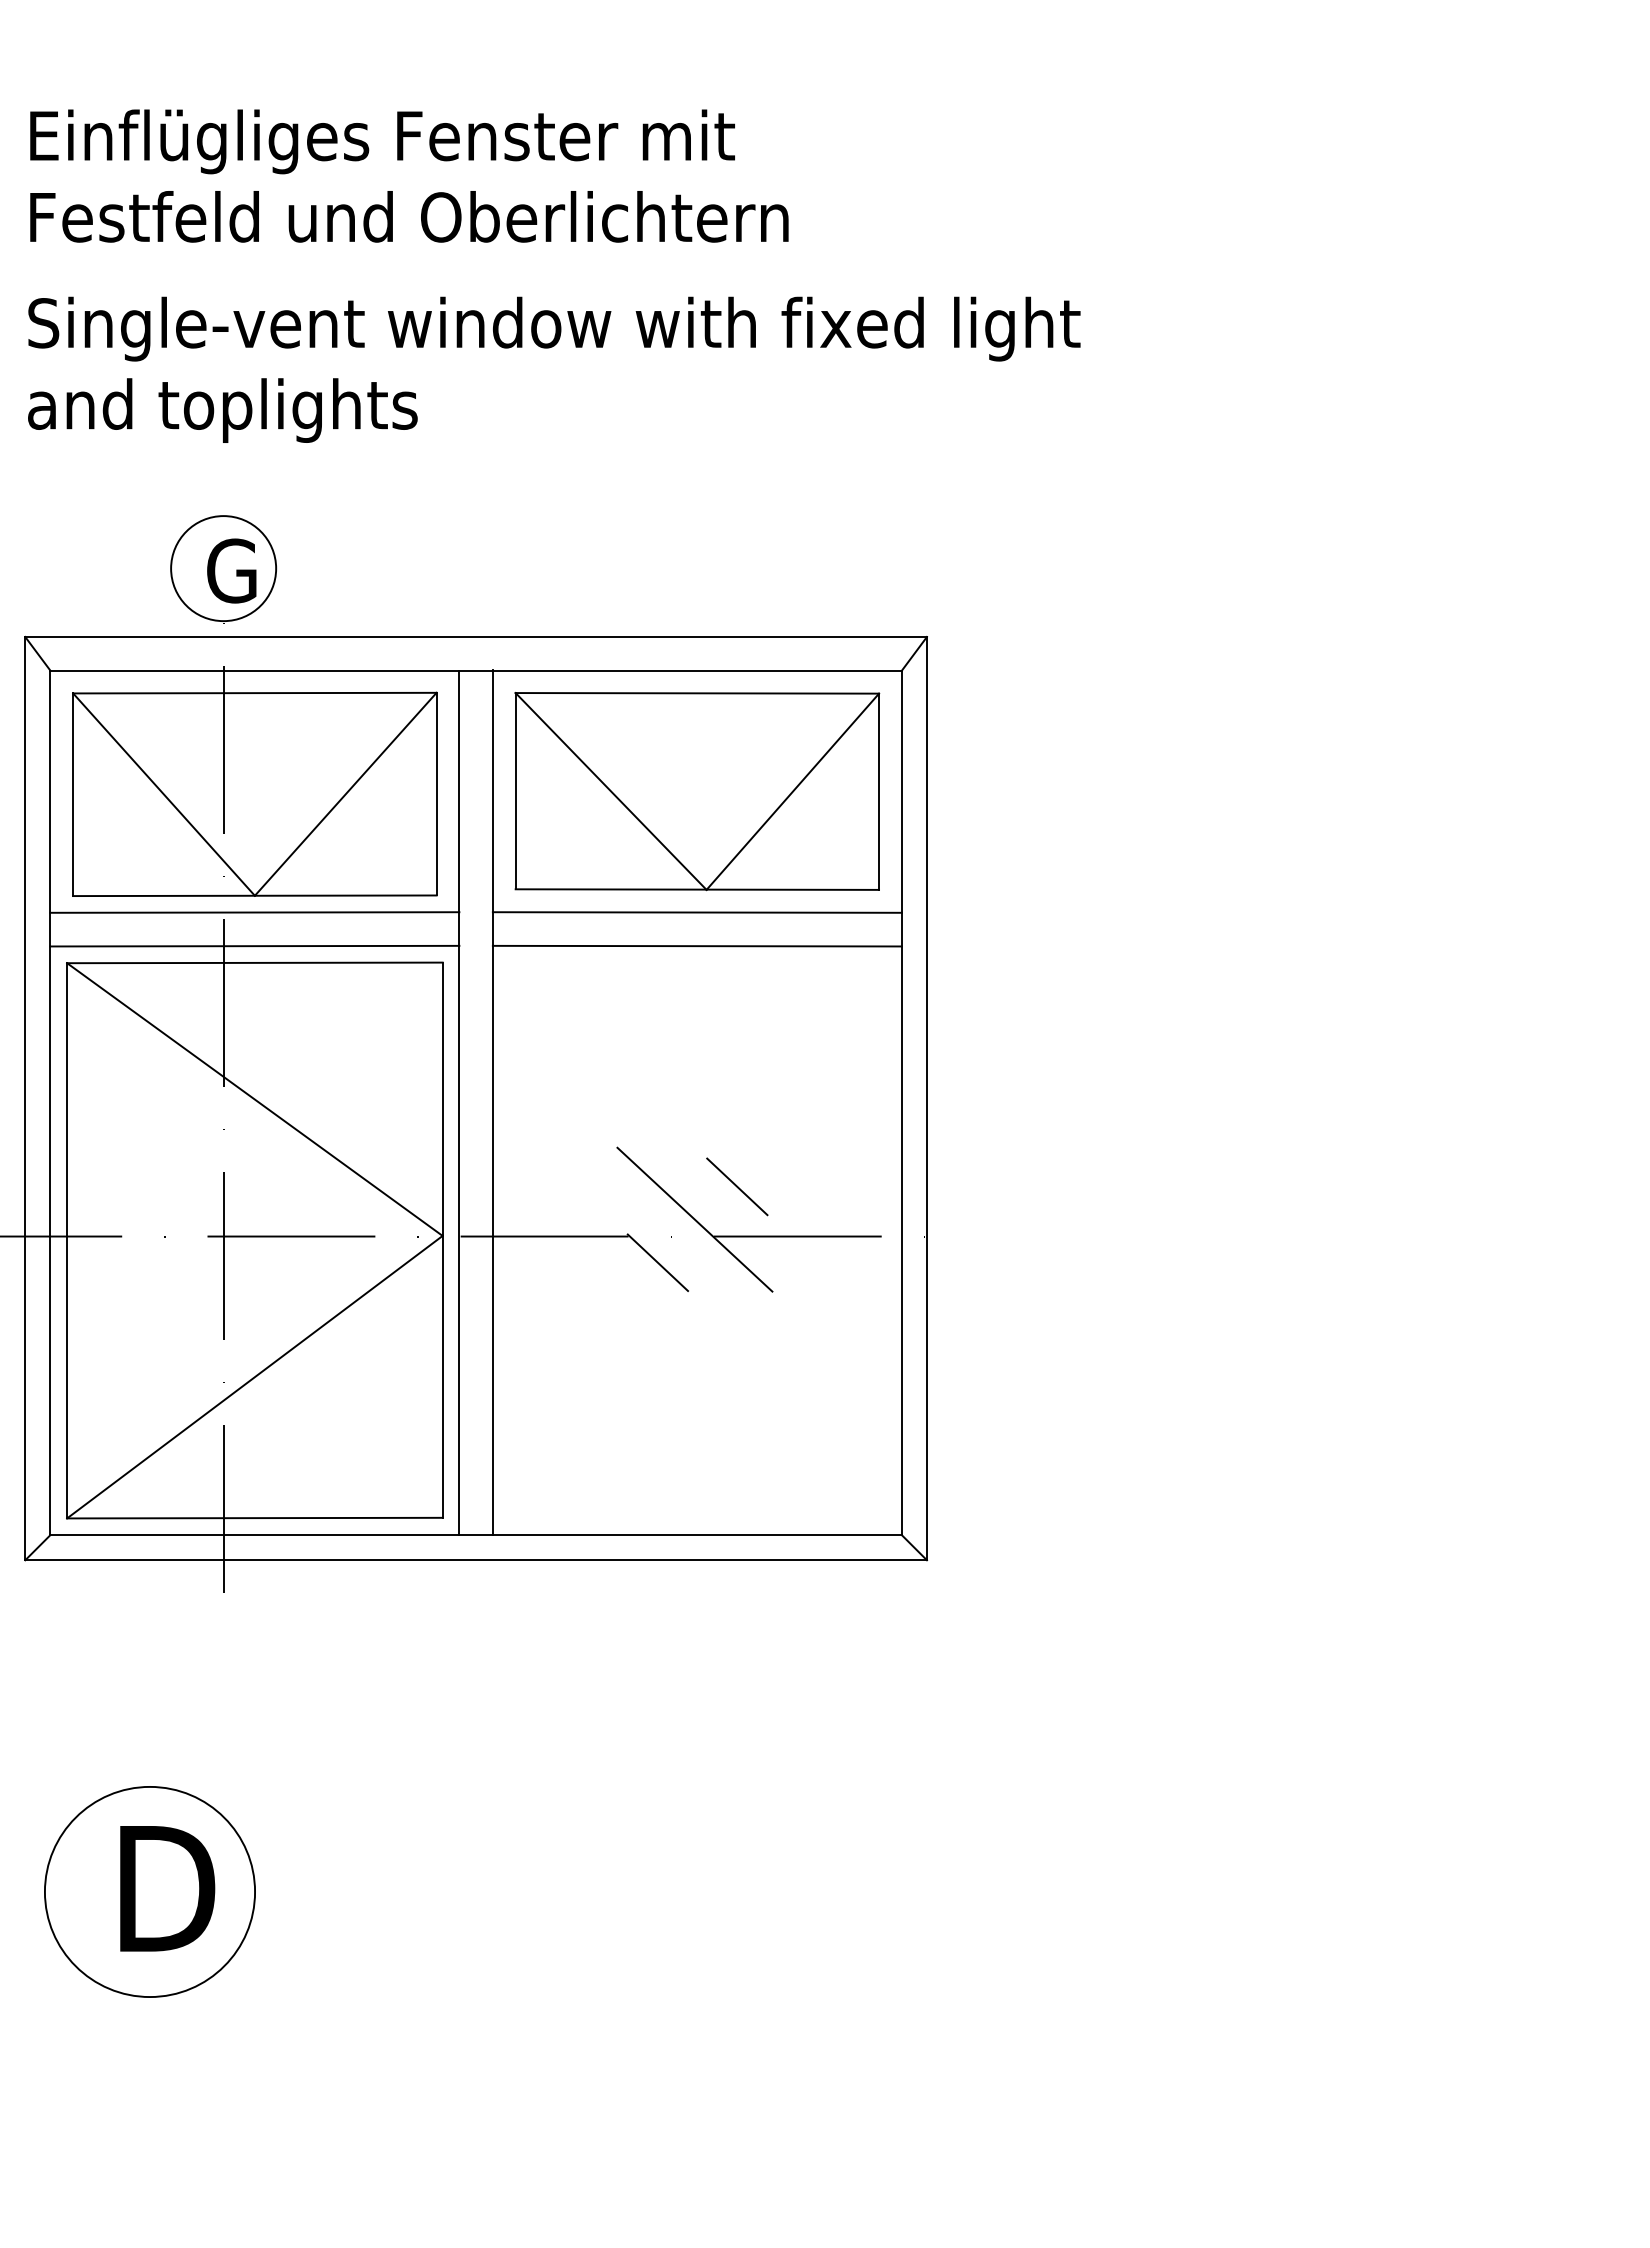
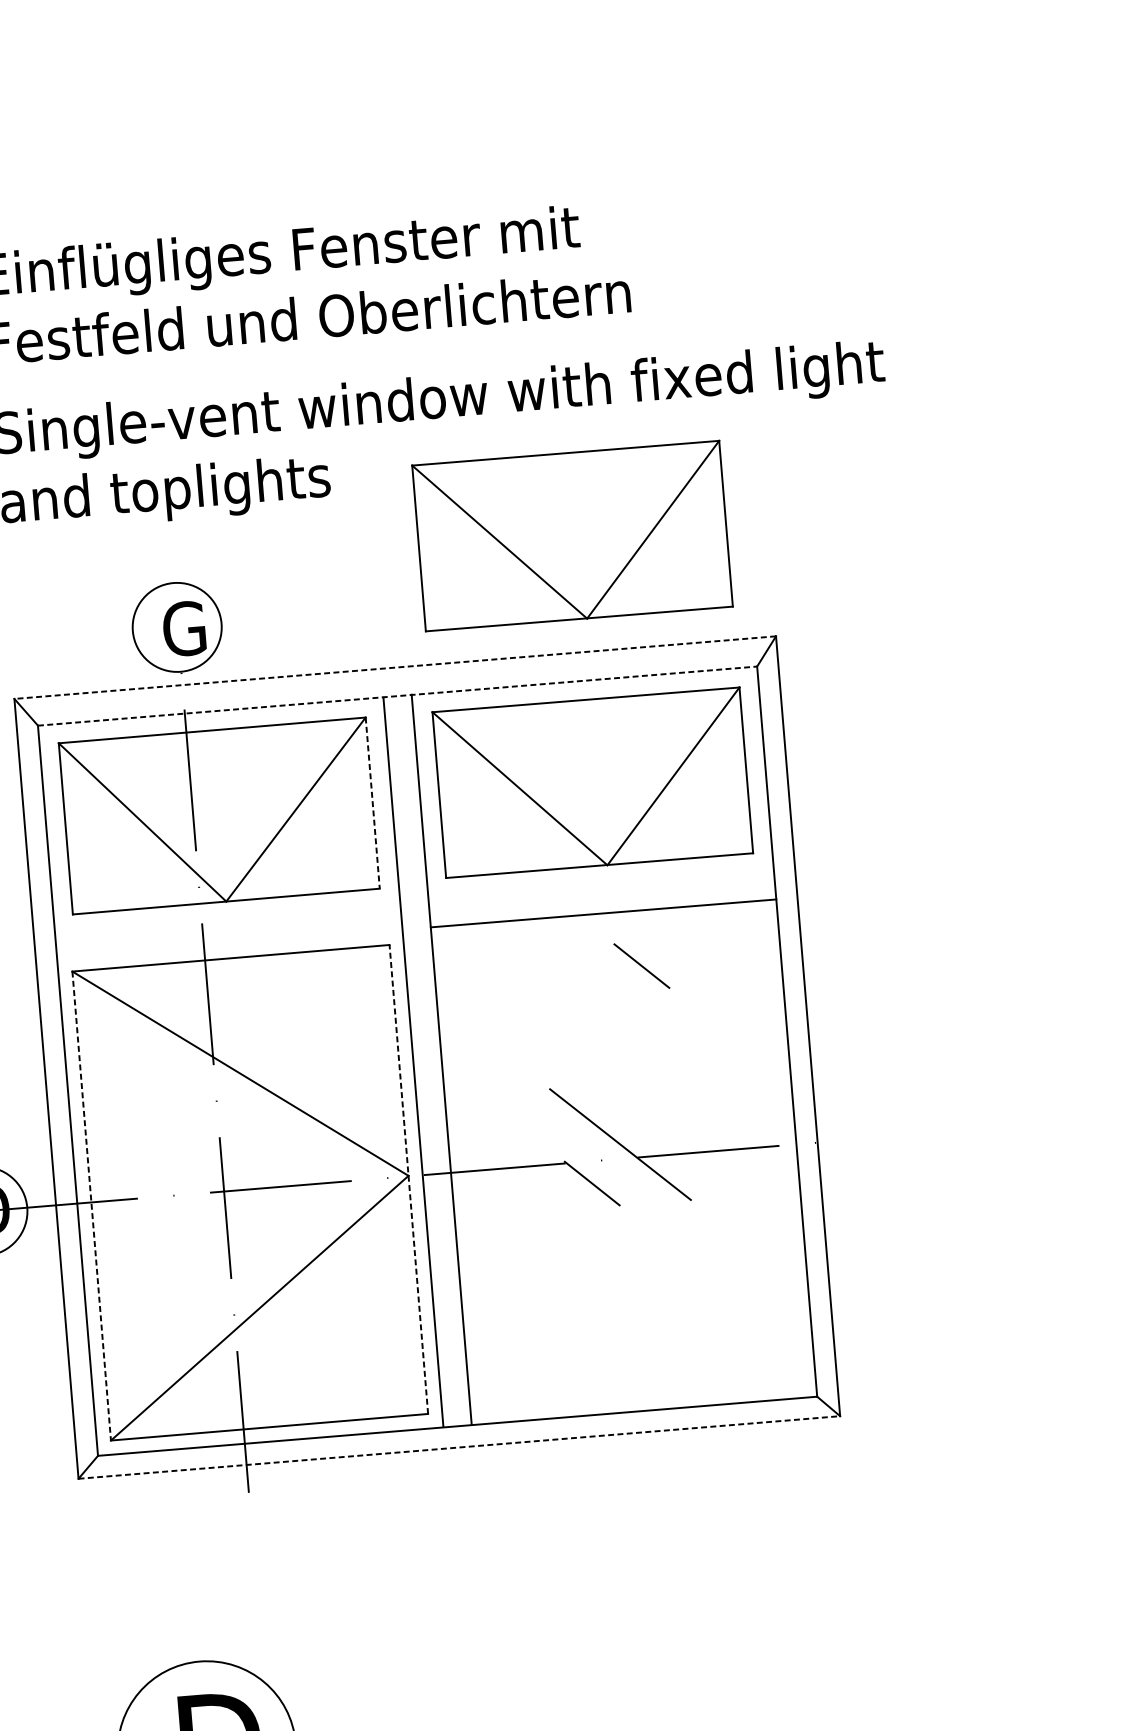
part: (697, 499) -> (572, 536), added
line: (476, 636) -> (395, 667), solid -> dashed
line: (476, 670) -> (397, 695), solid -> dashed
line: (436, 794) -> (372, 803), solid -> dashed
line: (254, 912) -> (227, 915), removed
line: (696, 912) -> (600, 885), removed
line: (254, 945) -> (229, 943), removed
line: (737, 1186) -> (642, 965), moved
line: (67, 1240) -> (91, 1205), solid -> dashed
line: (442, 1240) -> (408, 1179), solid -> dashed
line: (476, 1560) -> (459, 1447), solid -> dashed

